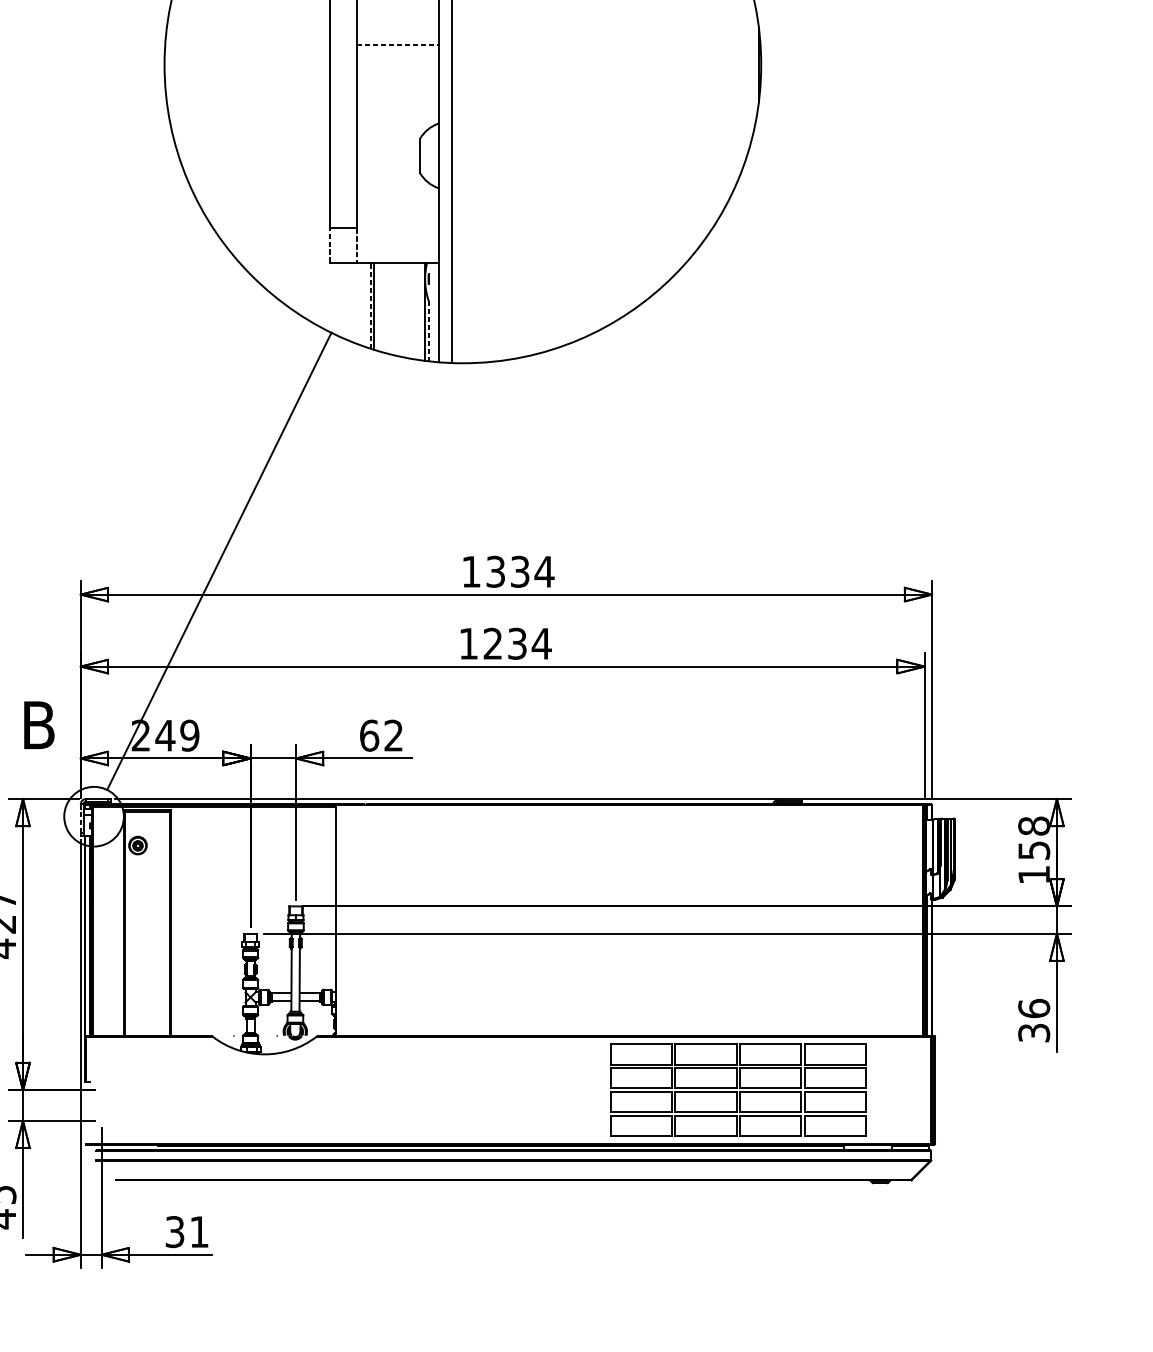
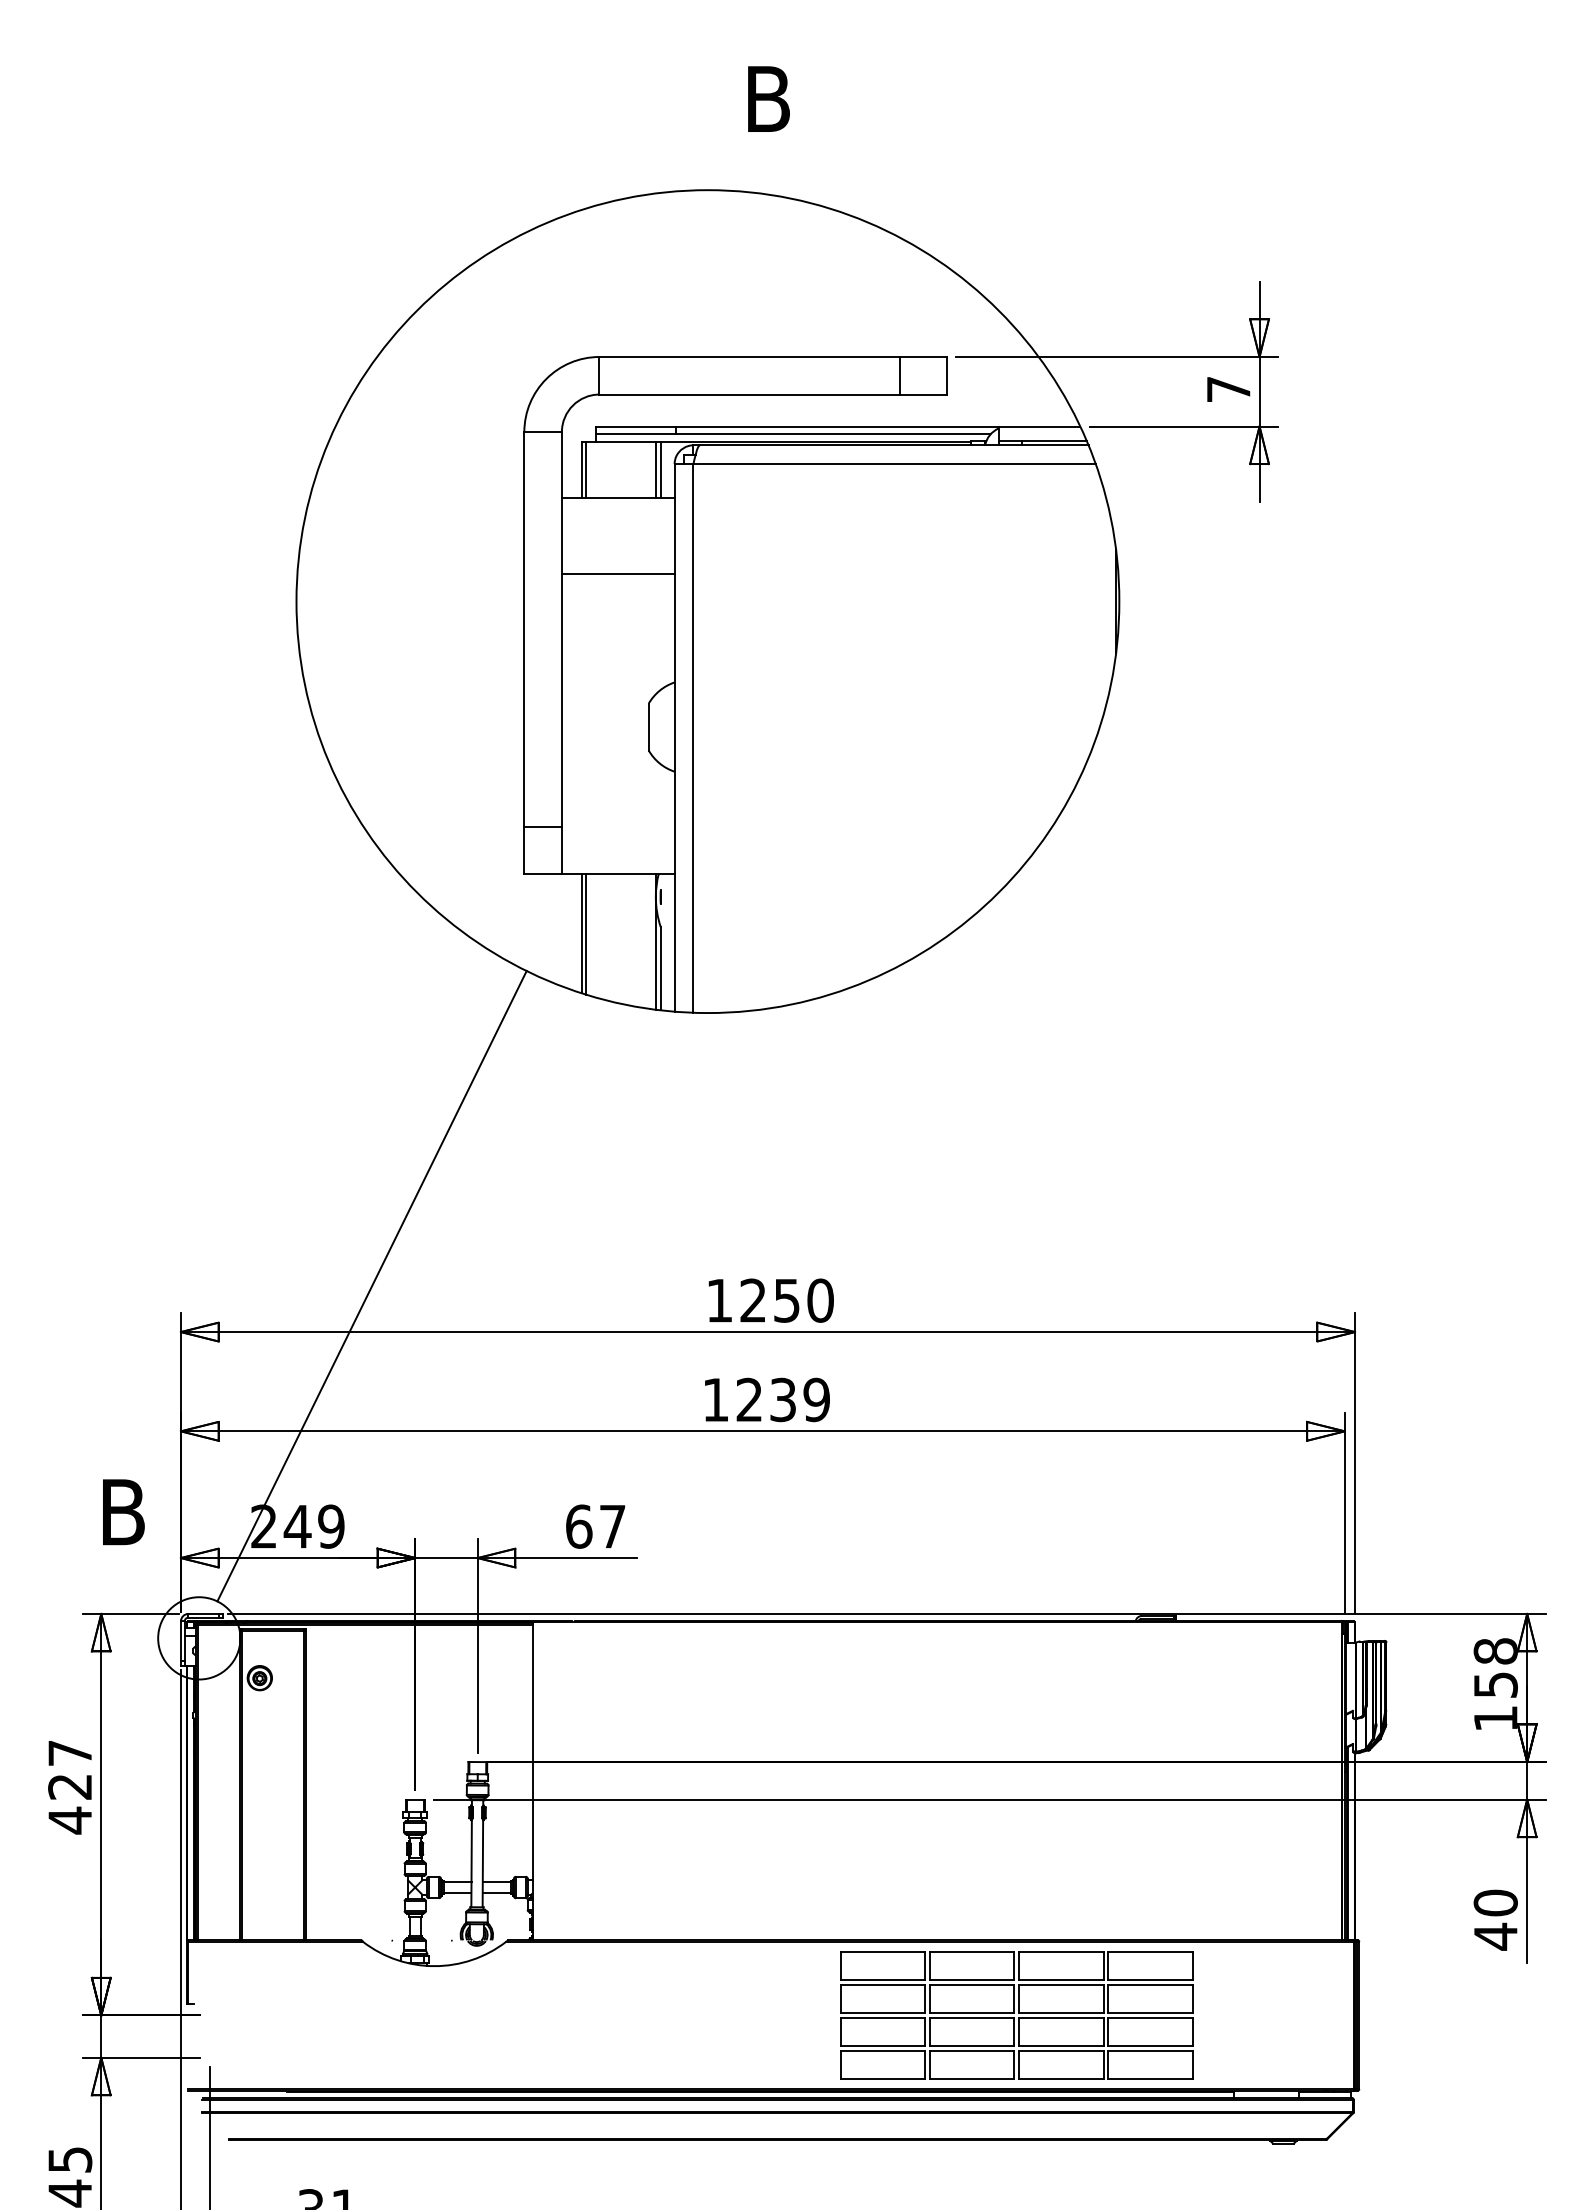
line: (398, 44) -> (618, 573), dashed -> solid
line: (329, 245) -> (524, 850), dashed -> solid
line: (356, 246) -> (561, 851), dashed -> solid
line: (371, 305) -> (581, 933), dashed -> solid
line: (428, 330) -> (660, 968), dashed -> solid
text: (520, 571) -> (787, 1300), 1334 -> 1250
text: (541, 643) -> (816, 1399), 1234 -> 1239
text: (393, 735) -> (612, 1526), 62 -> 67
line: (80, 818) -> (180, 1641), dashed -> solid
text: (1033, 1020) -> (1495, 1919), 36 -> 40
part: (738, 1090) -> (1016, 2015), moved

